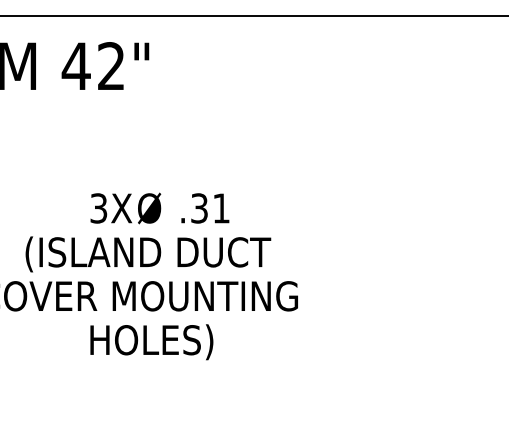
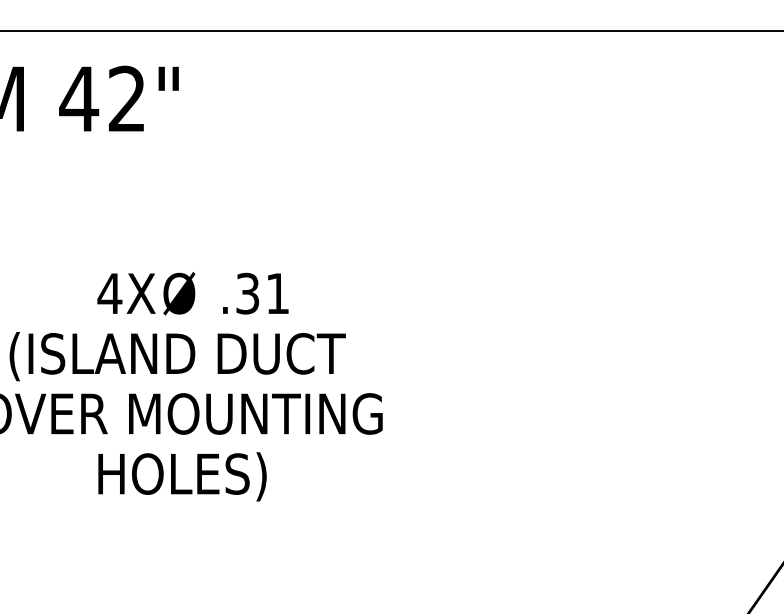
text: (98, 208) -> (109, 293), 3X -> 4X

